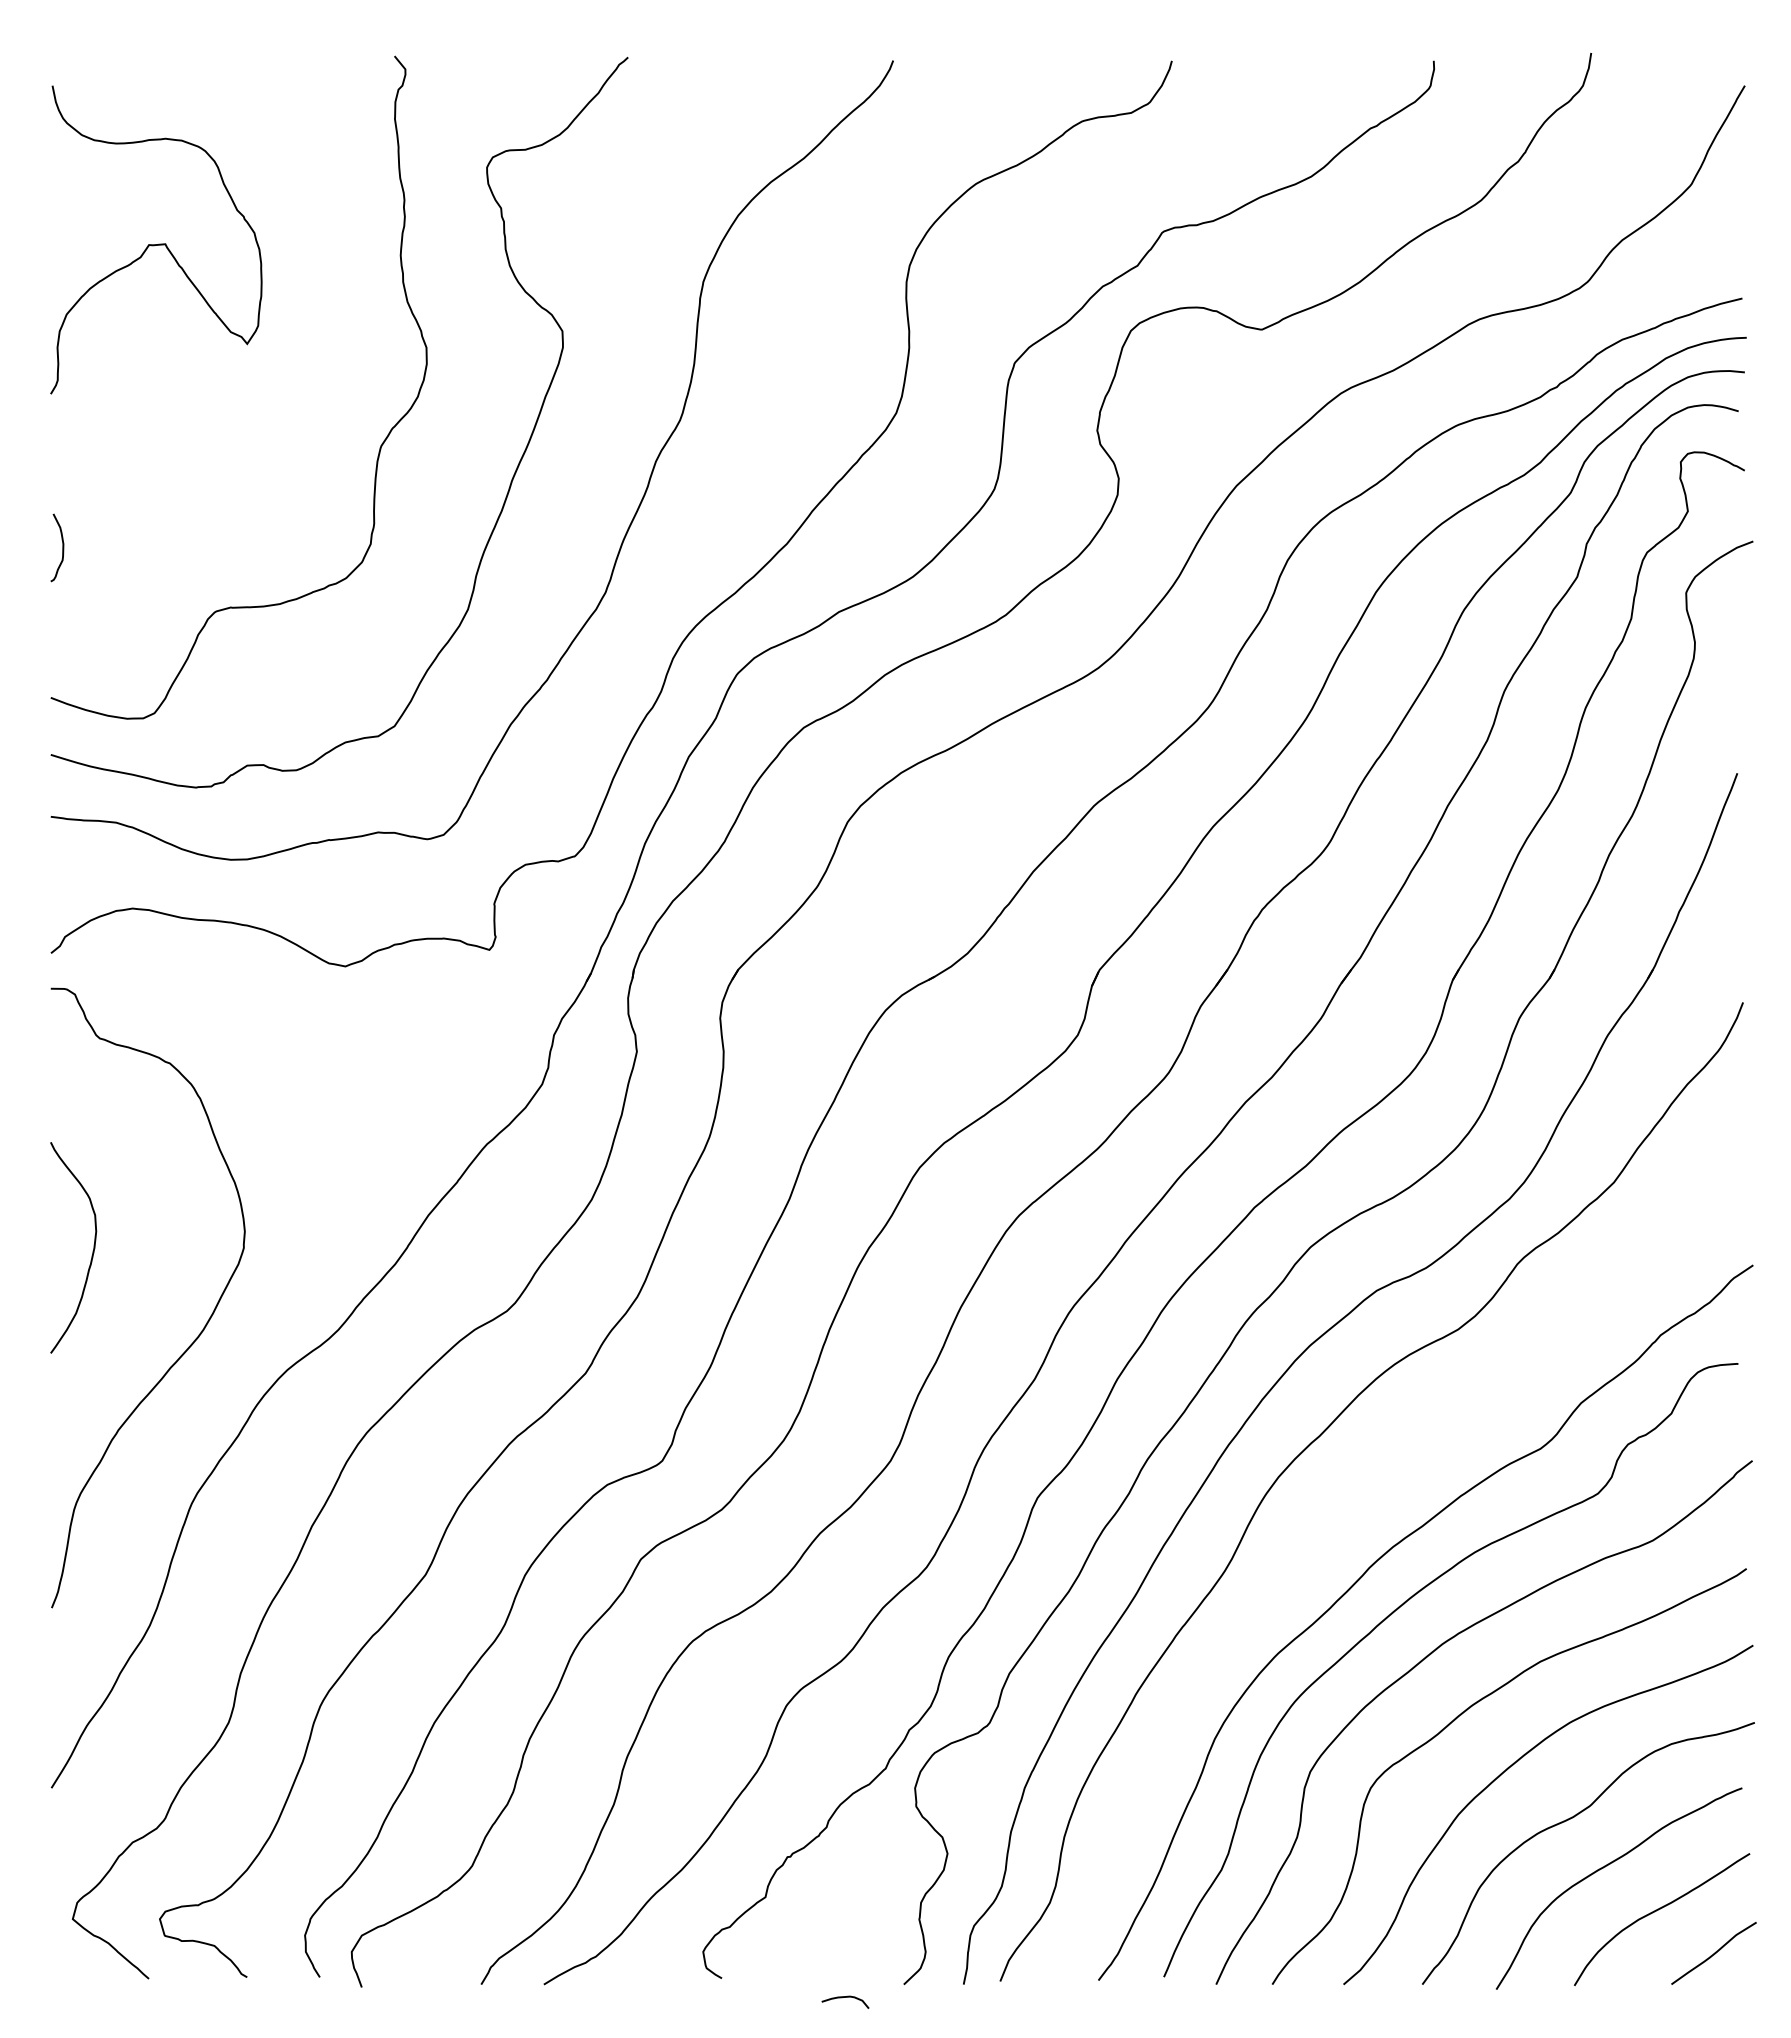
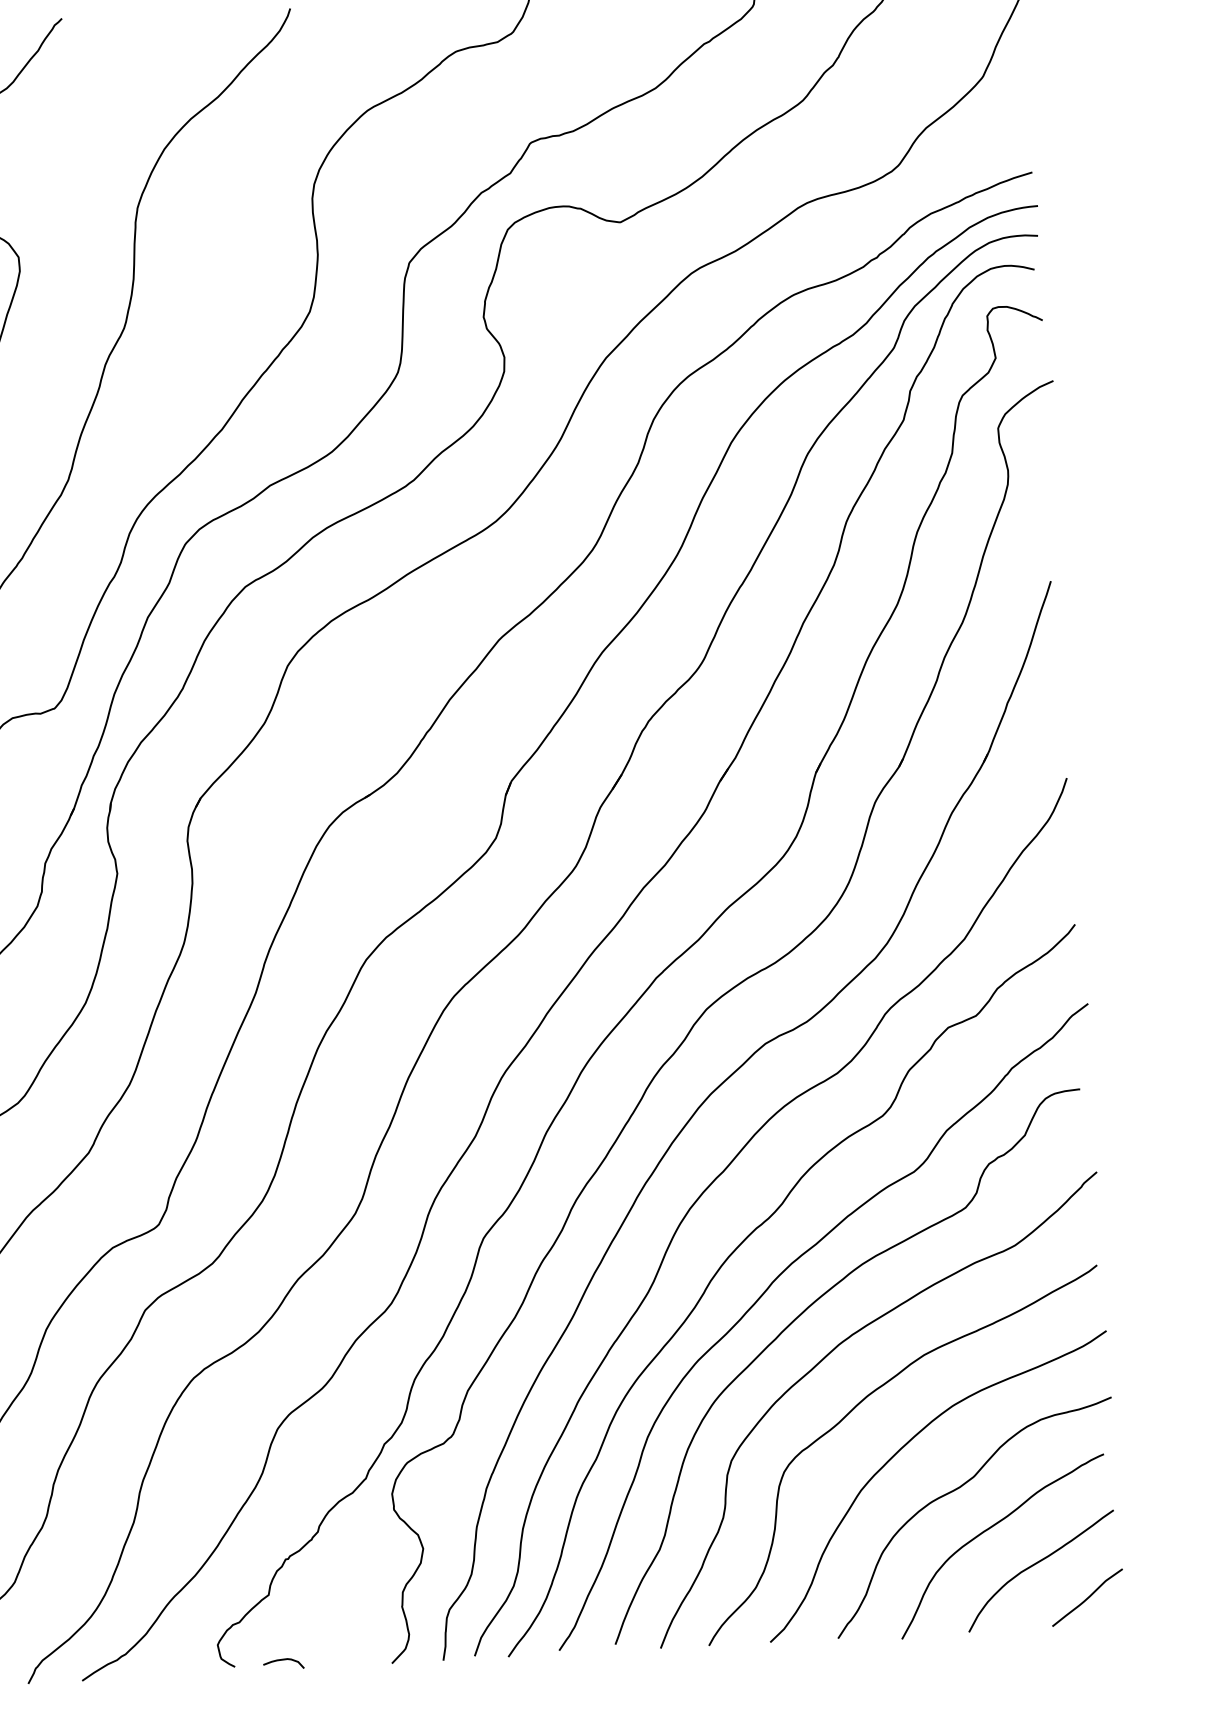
curve: (1335, 1522) -> (741, 1245), added
curve: (845, 1997) -> (283, 1660), moved

